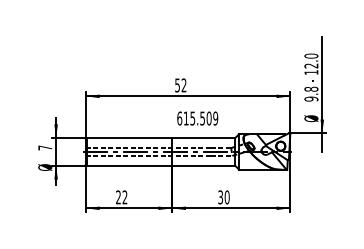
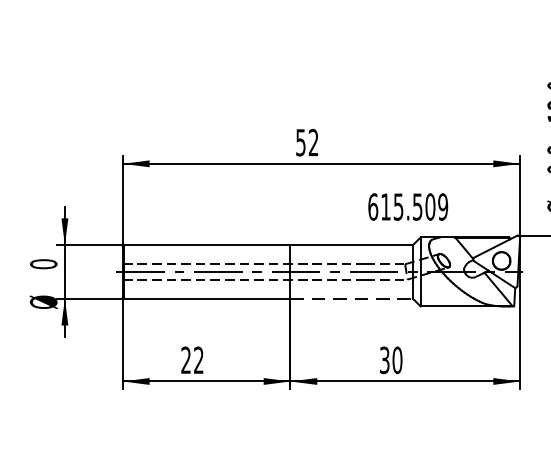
text: (197, 118) -> (407, 206), moved
text: (45, 147) -> (44, 263), 7 -> 0
line: (204, 165) -> (353, 298), solid -> dashed

